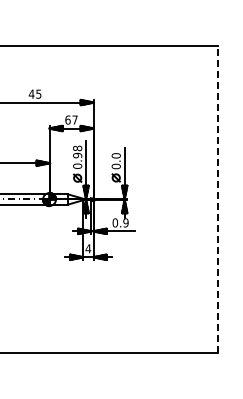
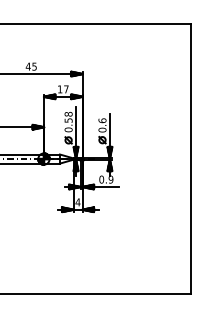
text: (67, 119) -> (59, 88), 67 -> 17
text: (77, 155) -> (68, 120), 0.98 -> 0.58
text: (115, 155) -> (101, 120), 0.0 -> 0.6
line: (217, 199) -> (191, 159), dashed -> solid

